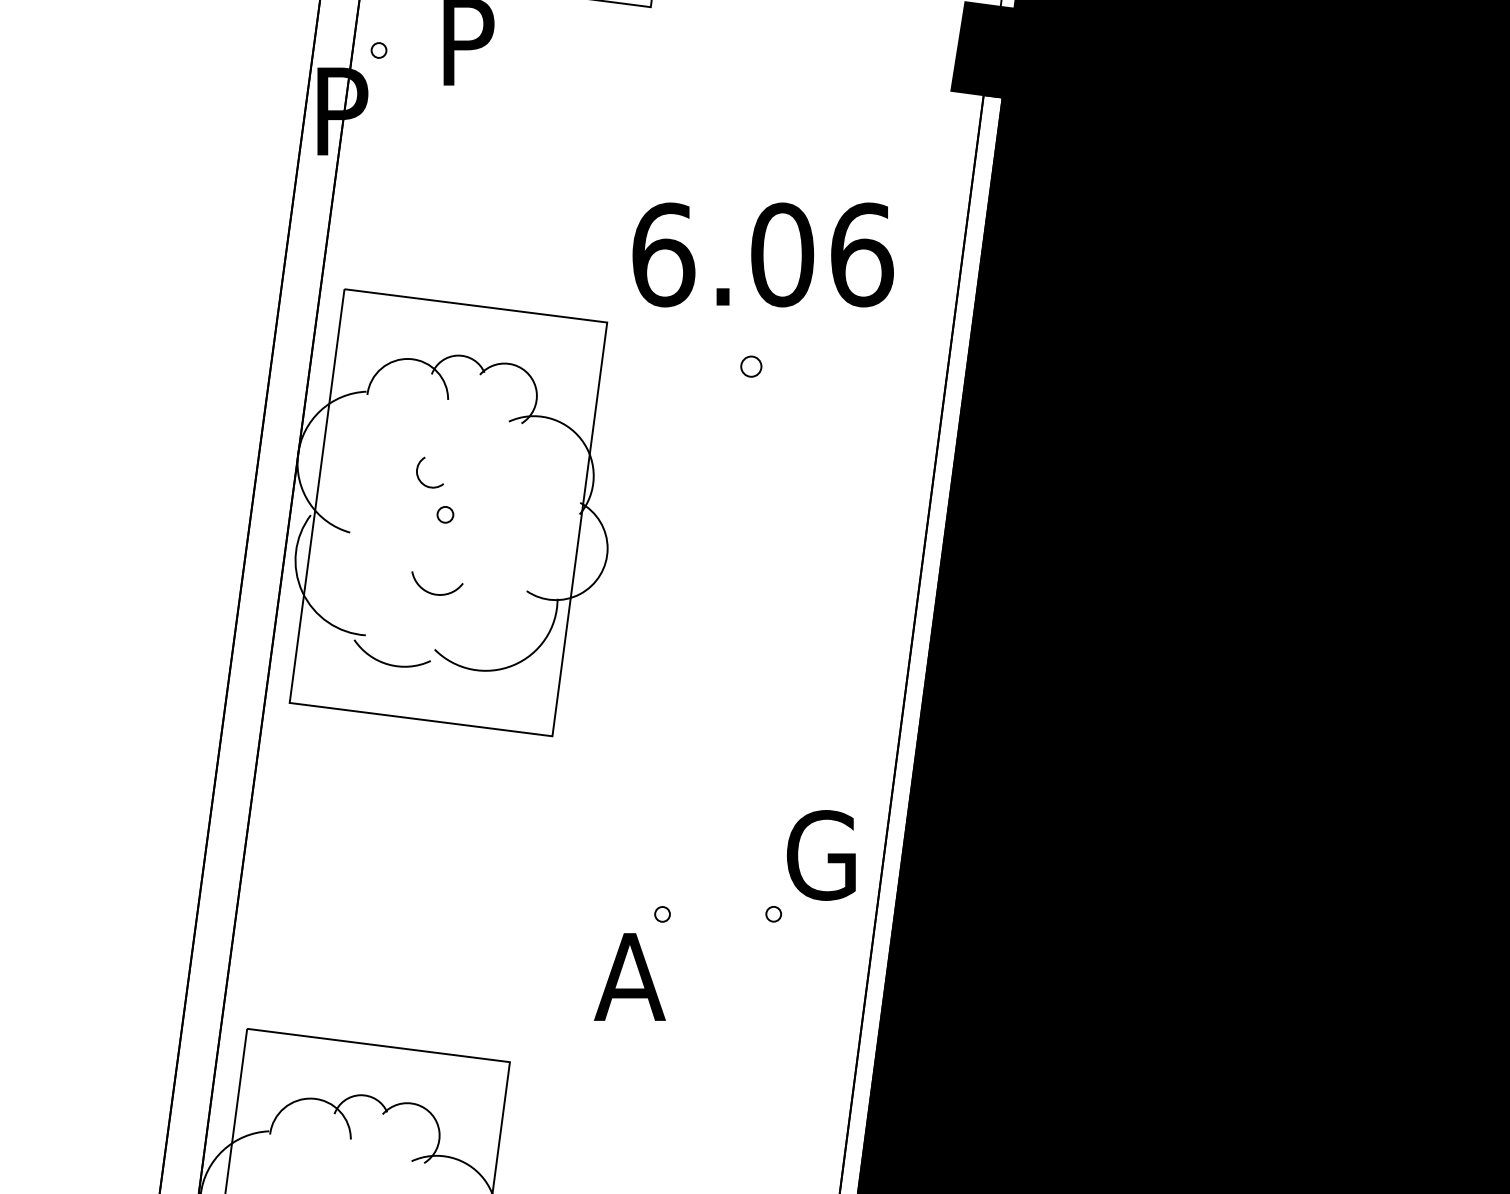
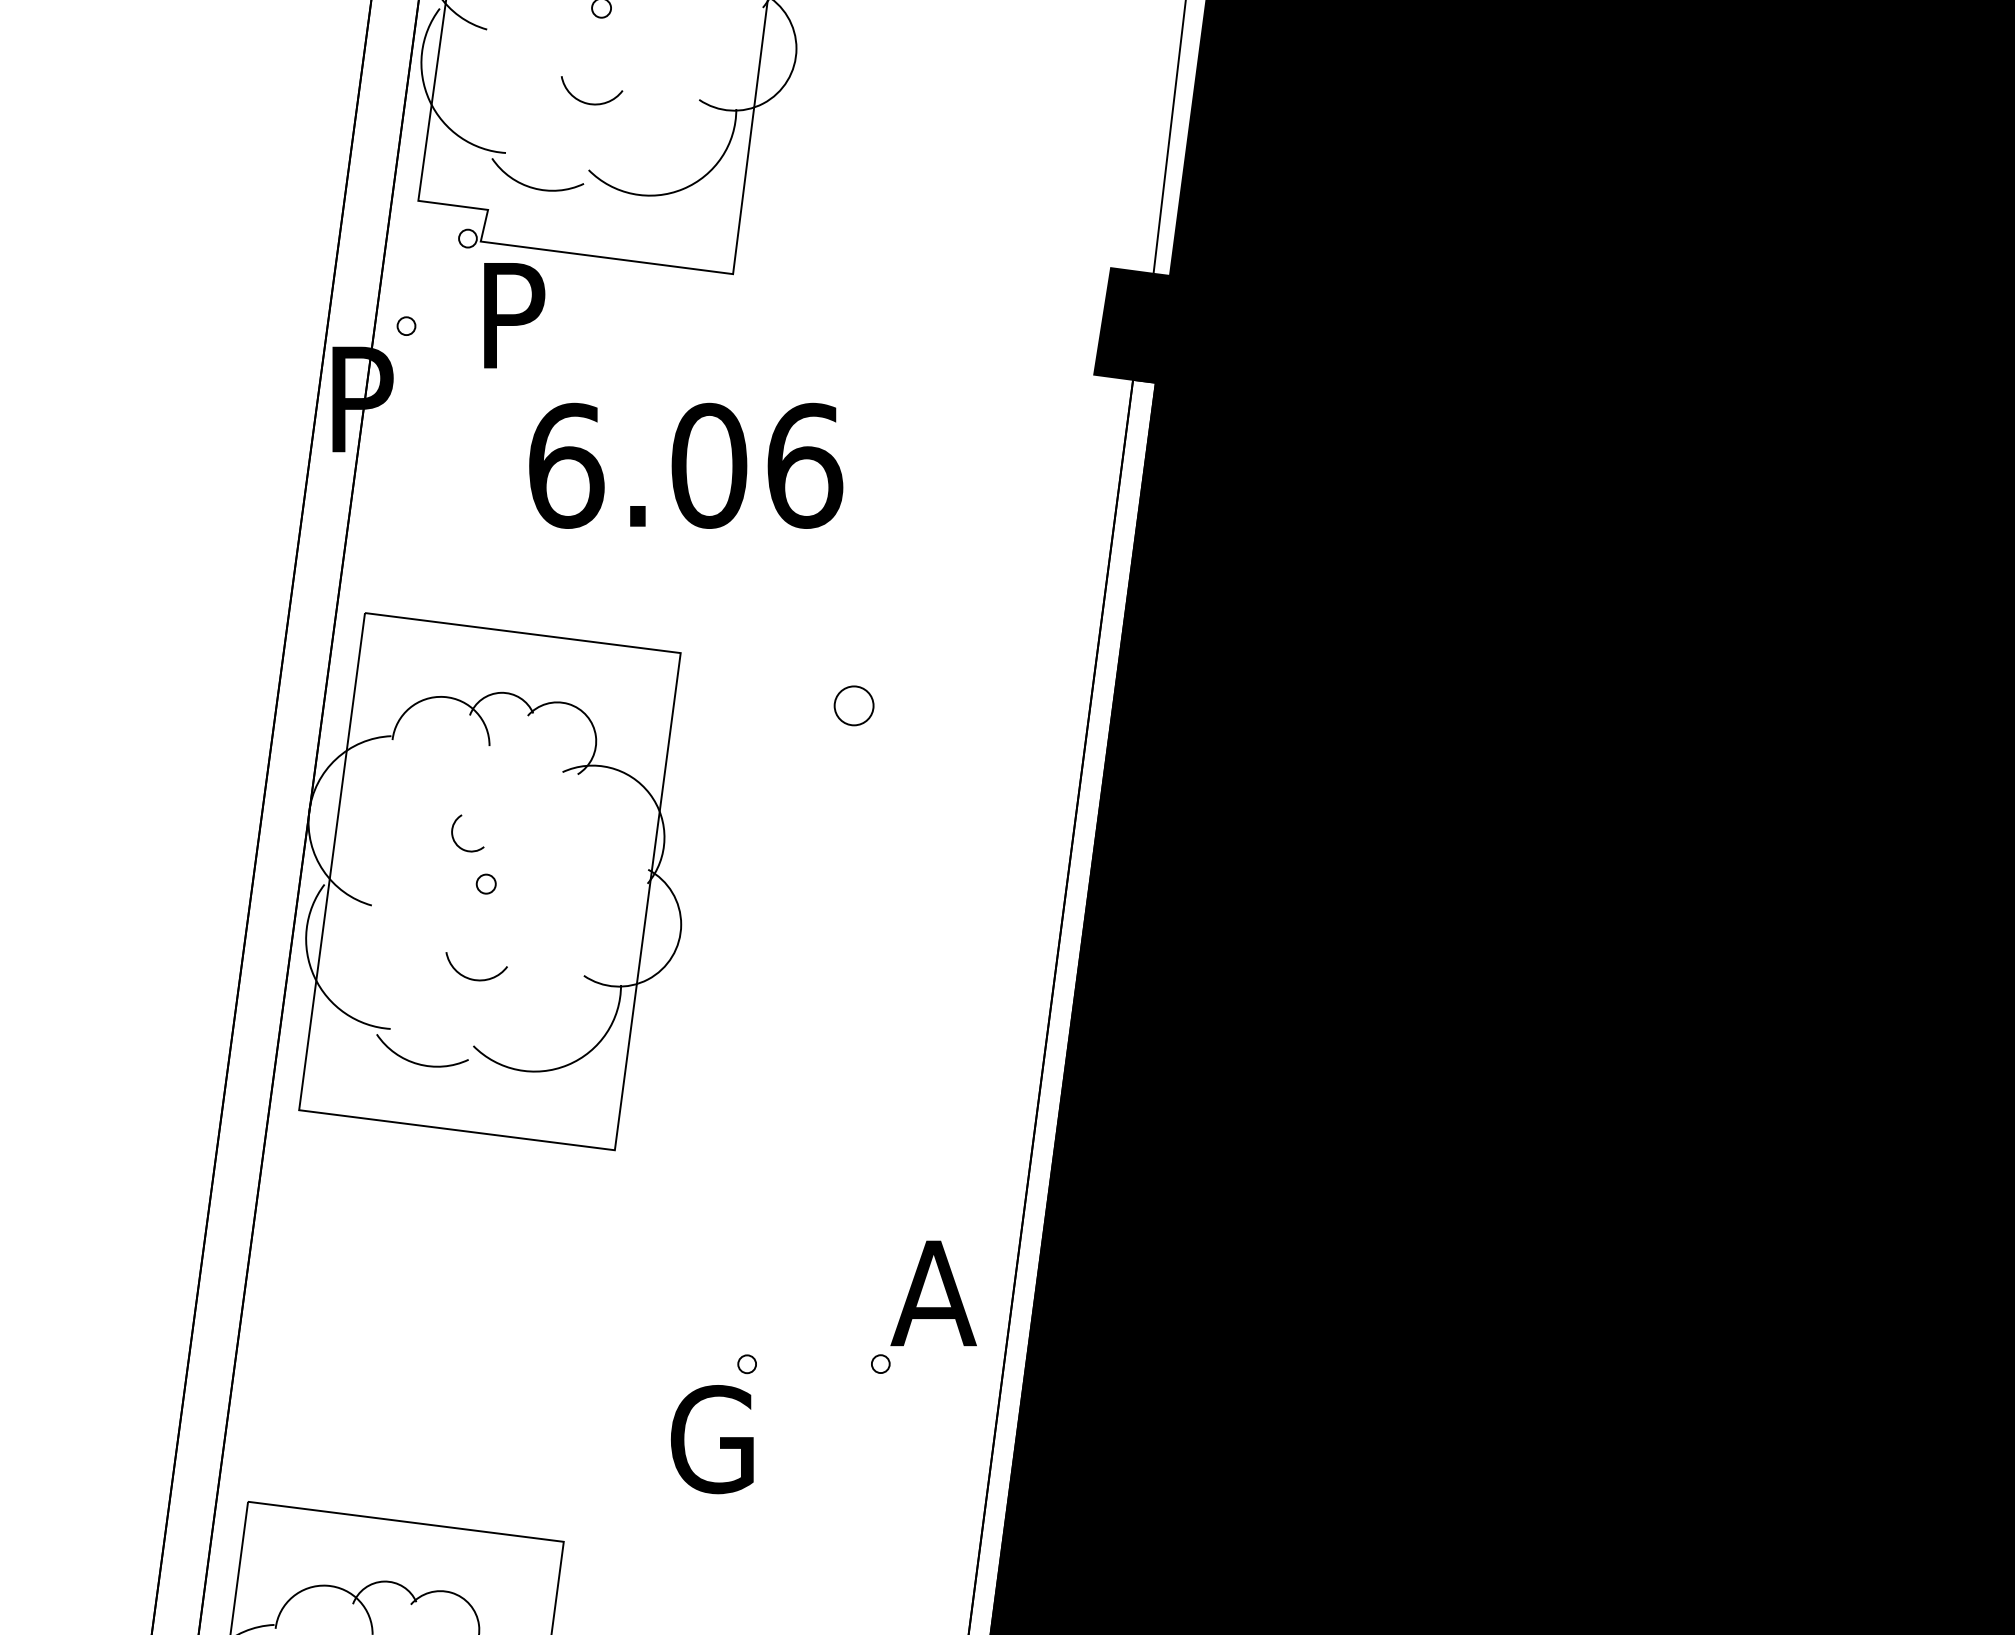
text: (763, 254) -> (686, 465), moved
part: (751, 366) -> (853, 706), size x1.6
text: (818, 855) -> (934, 1293), G -> A
text: (630, 976) -> (708, 1439), A -> G

